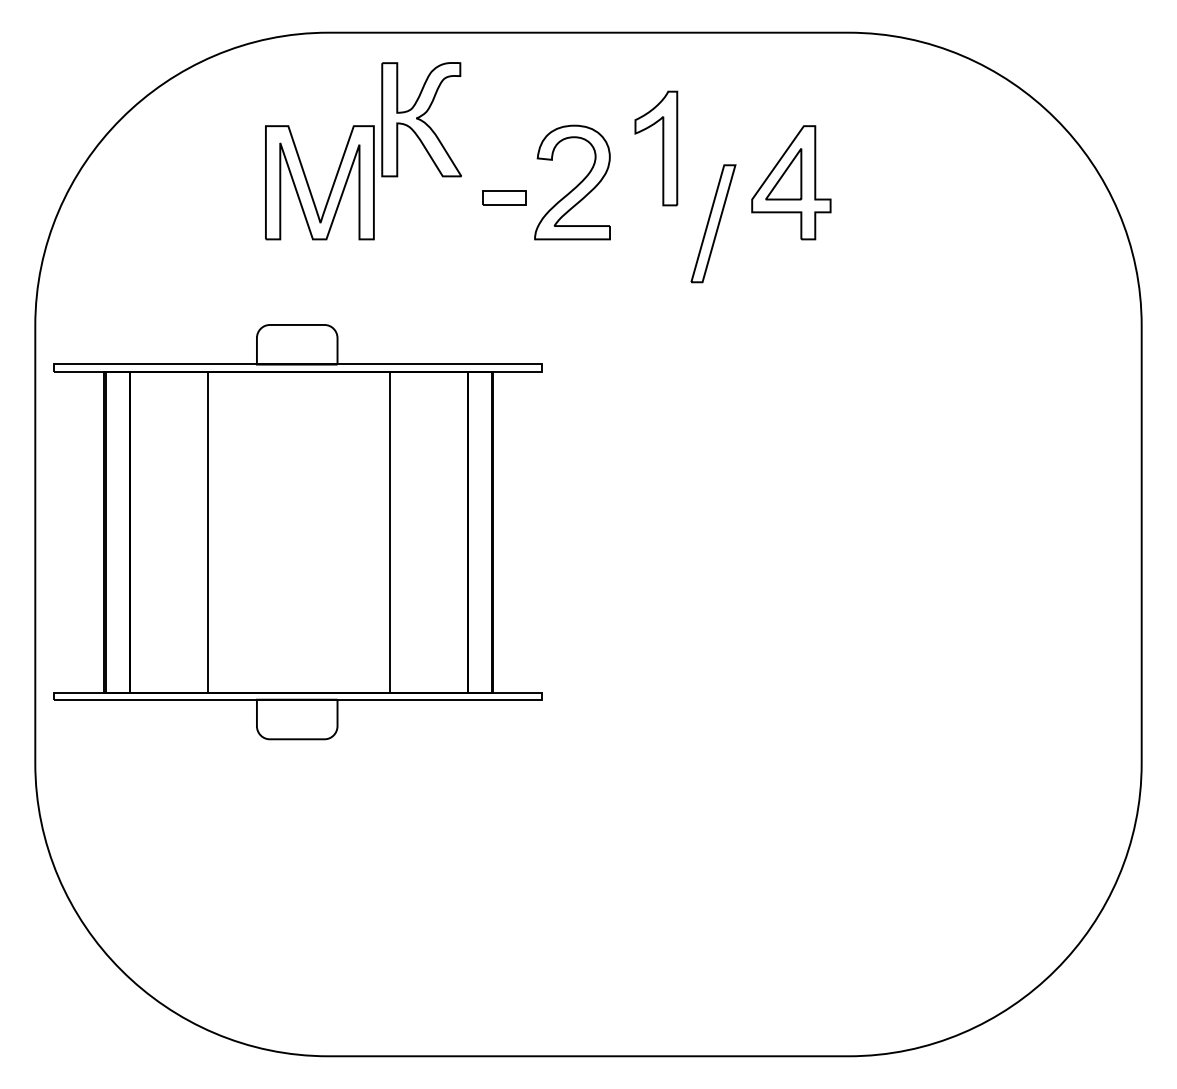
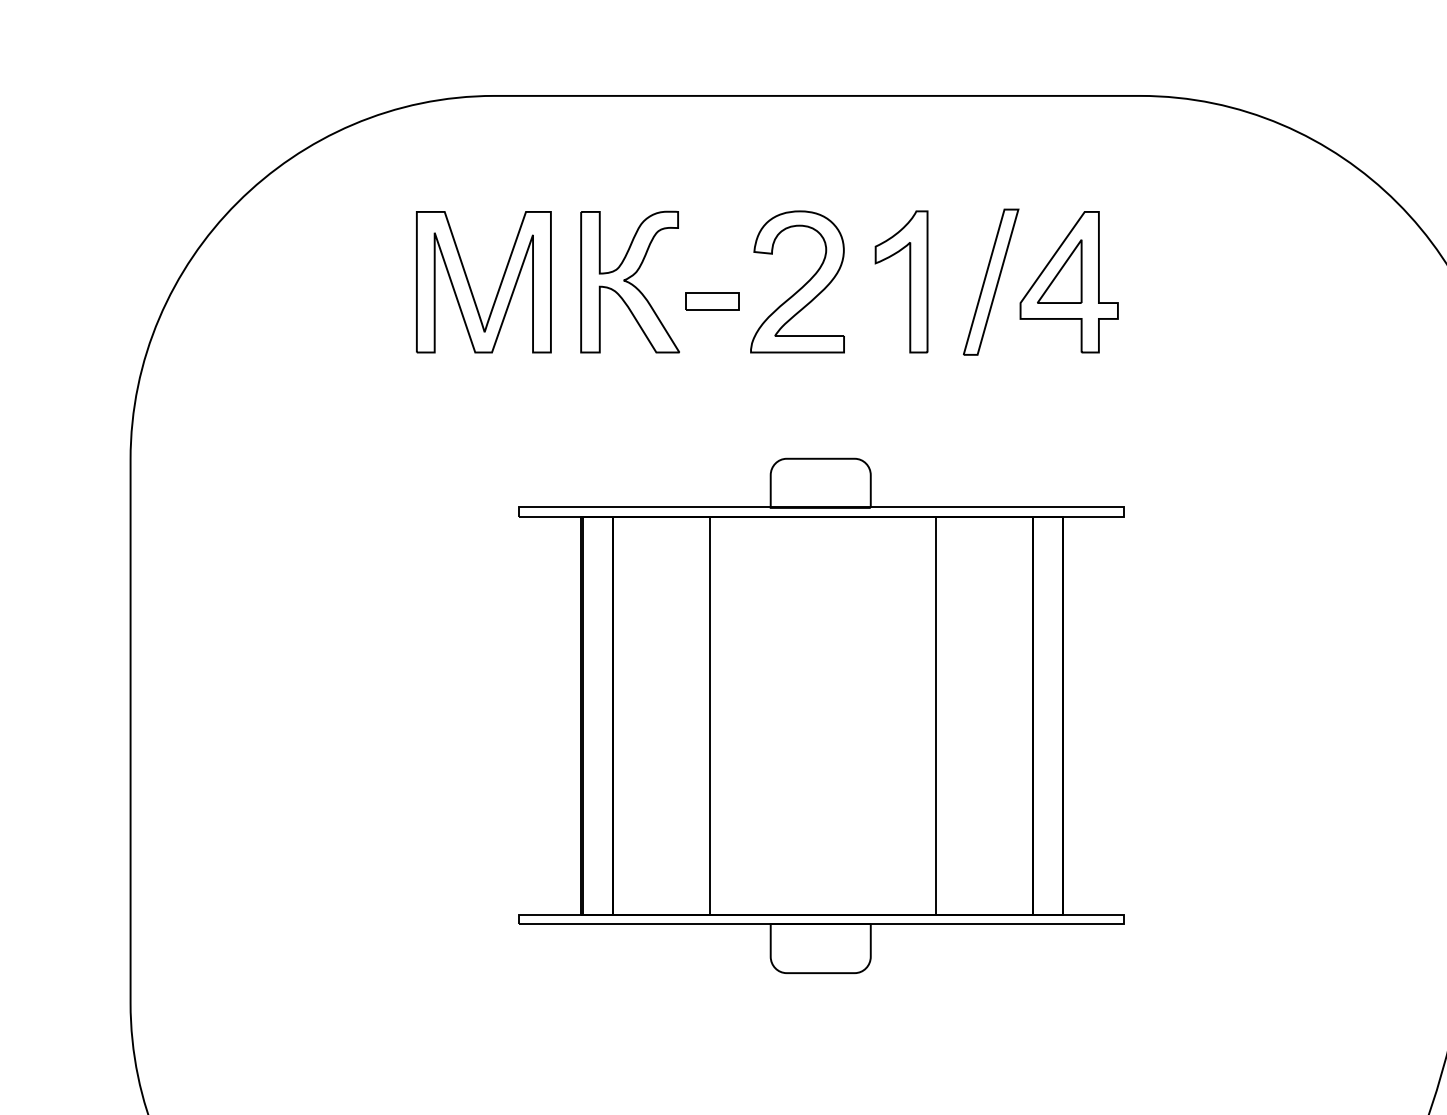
part: (421, 119) -> (629, 281), moved
part: (656, 148) -> (901, 281), moved
part: (713, 223) -> (991, 281), moved
part: (297, 532) -> (821, 716), moved

